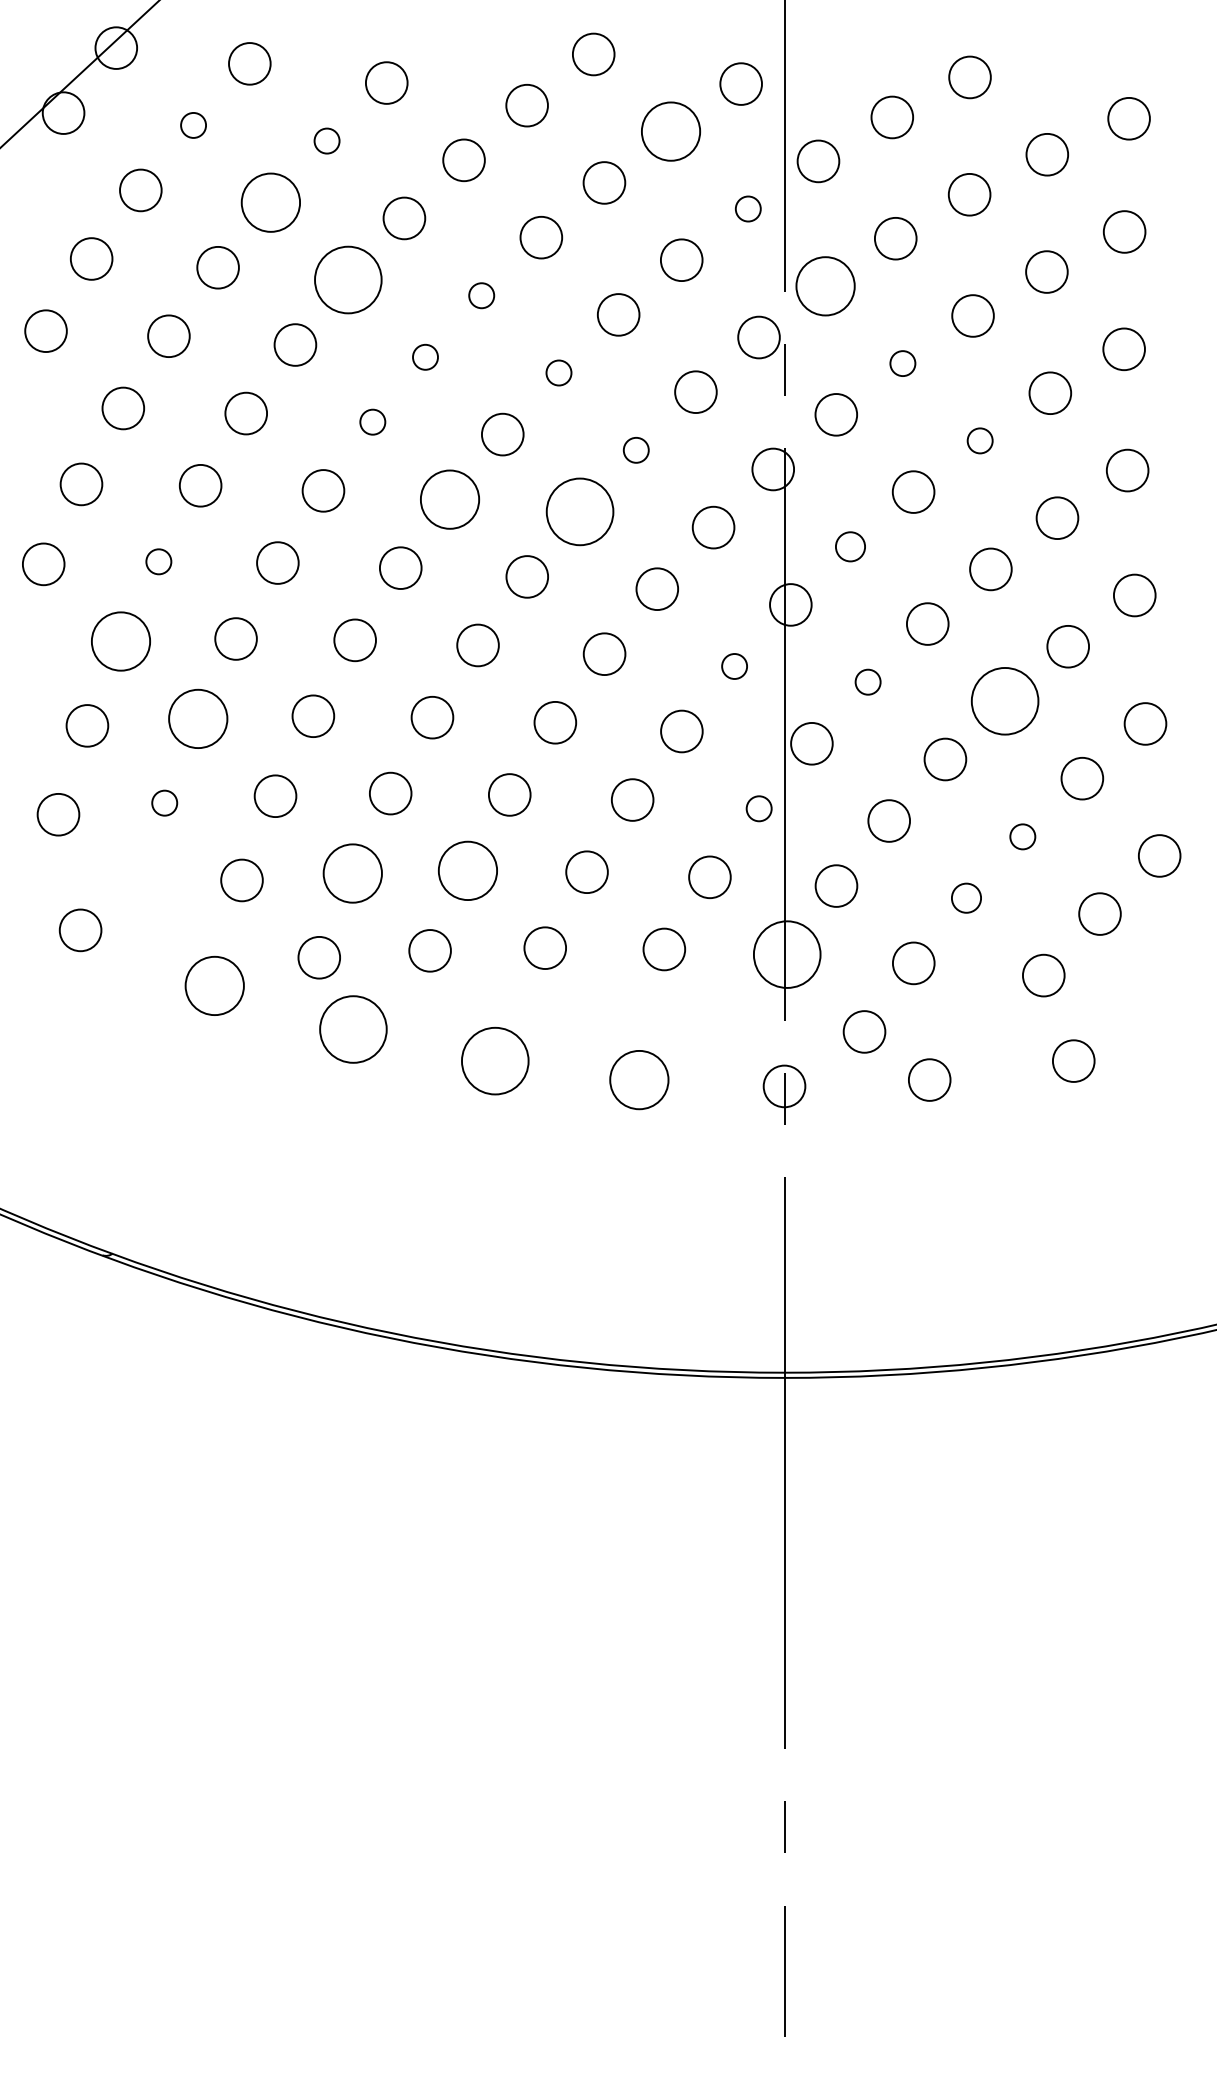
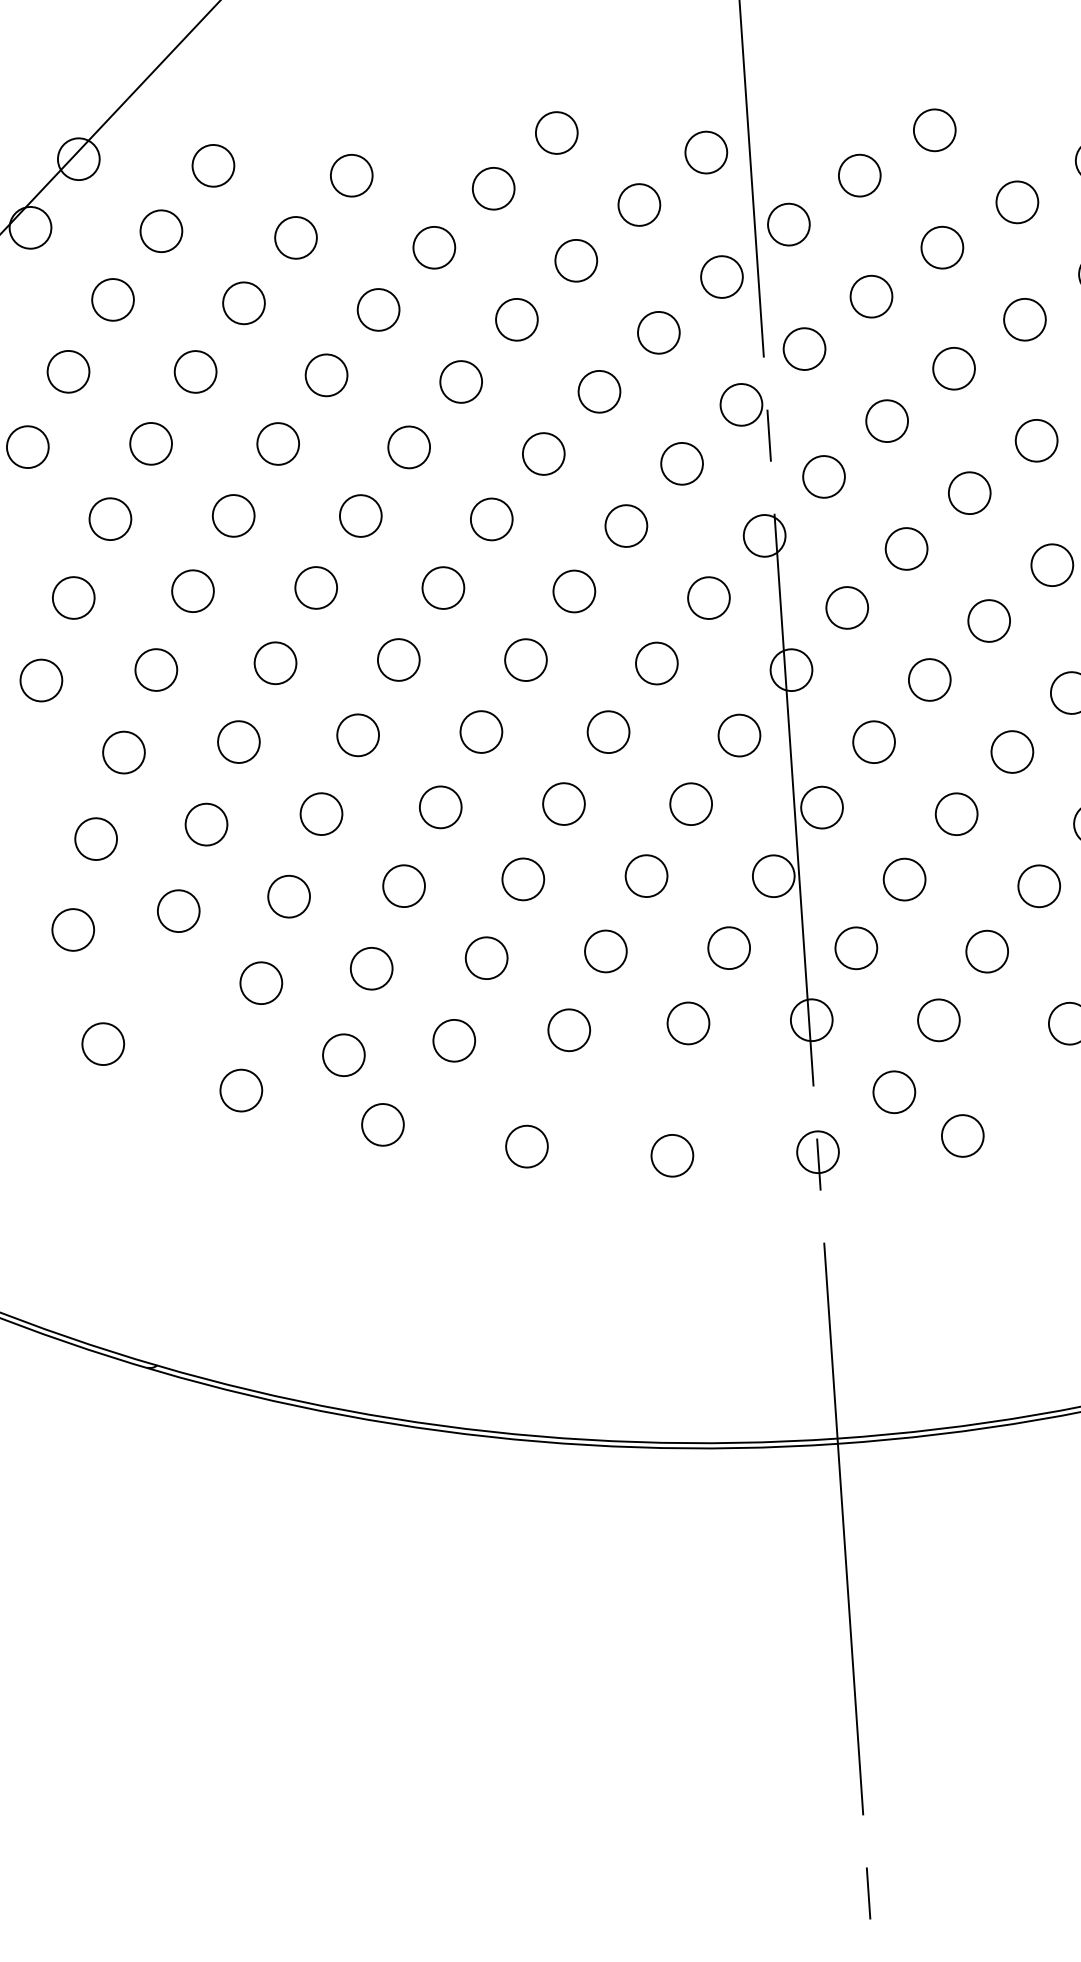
circle: (193, 125) -> (161, 231), size x1.67
circle: (670, 131) -> (638, 204), size x0.71
circle: (326, 140) -> (295, 237), size x1.67
circle: (270, 202) -> (243, 303), size x0.71
circle: (748, 208) -> (722, 276), size x1.67
circle: (347, 279) -> (325, 374), size x0.62
circle: (825, 286) -> (804, 349), size x0.71
circle: (481, 295) -> (460, 381), size x1.67
circle: (425, 357) -> (409, 447), size x1.67
circle: (902, 363) -> (886, 421), size x1.67
circle: (558, 372) -> (543, 453), size x1.67
circle: (372, 421) -> (360, 515), size x1.67
circle: (980, 440) -> (970, 492), size x1.67
circle: (636, 450) -> (626, 526), size x1.67
circle: (449, 499) -> (442, 587), size x0.71
circle: (579, 511) -> (573, 591), size x0.62
circle: (850, 546) -> (847, 607), size x1.43
circle: (158, 561) -> (156, 669), size x1.67
circle: (120, 641) -> (123, 752), size x0.71
circle: (734, 666) -> (739, 735), size x1.67
circle: (867, 682) -> (873, 742), size x1.67
circle: (1004, 701) -> (1011, 752), size x0.62
circle: (198, 718) -> (206, 824), size x0.71
circle: (164, 802) -> (178, 910), size x1.67
circle: (759, 808) -> (774, 875), size x1.67
circle: (1022, 836) -> (1039, 886), size x1.67
circle: (467, 870) -> (486, 957), size x0.71
circle: (352, 873) -> (371, 968), size x0.71
circle: (966, 897) -> (987, 950), size x1.43
circle: (787, 954) -> (812, 1020), size x0.62
circle: (214, 985) -> (240, 1090), size x0.71
circle: (353, 1029) -> (383, 1124), size x0.62
circle: (495, 1060) -> (527, 1146), size x0.62
circle: (639, 1079) -> (672, 1155), size x0.71

